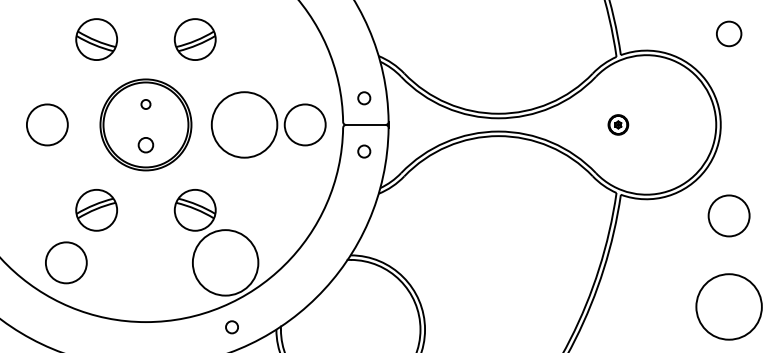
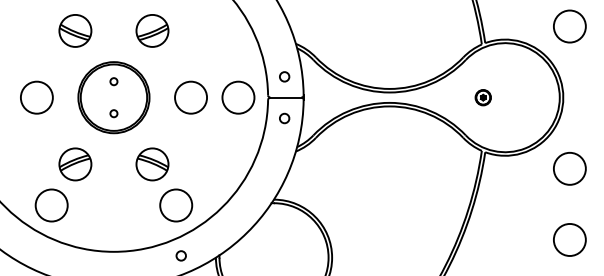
circle: (728, 33) -> (569, 26), size x1.67
circle: (245, 124) -> (191, 97), size x0.62
circle: (145, 145) -> (113, 113), size x0.62
circle: (225, 262) -> (176, 205), size x0.62
circle: (728, 306) -> (569, 239), size x0.62

